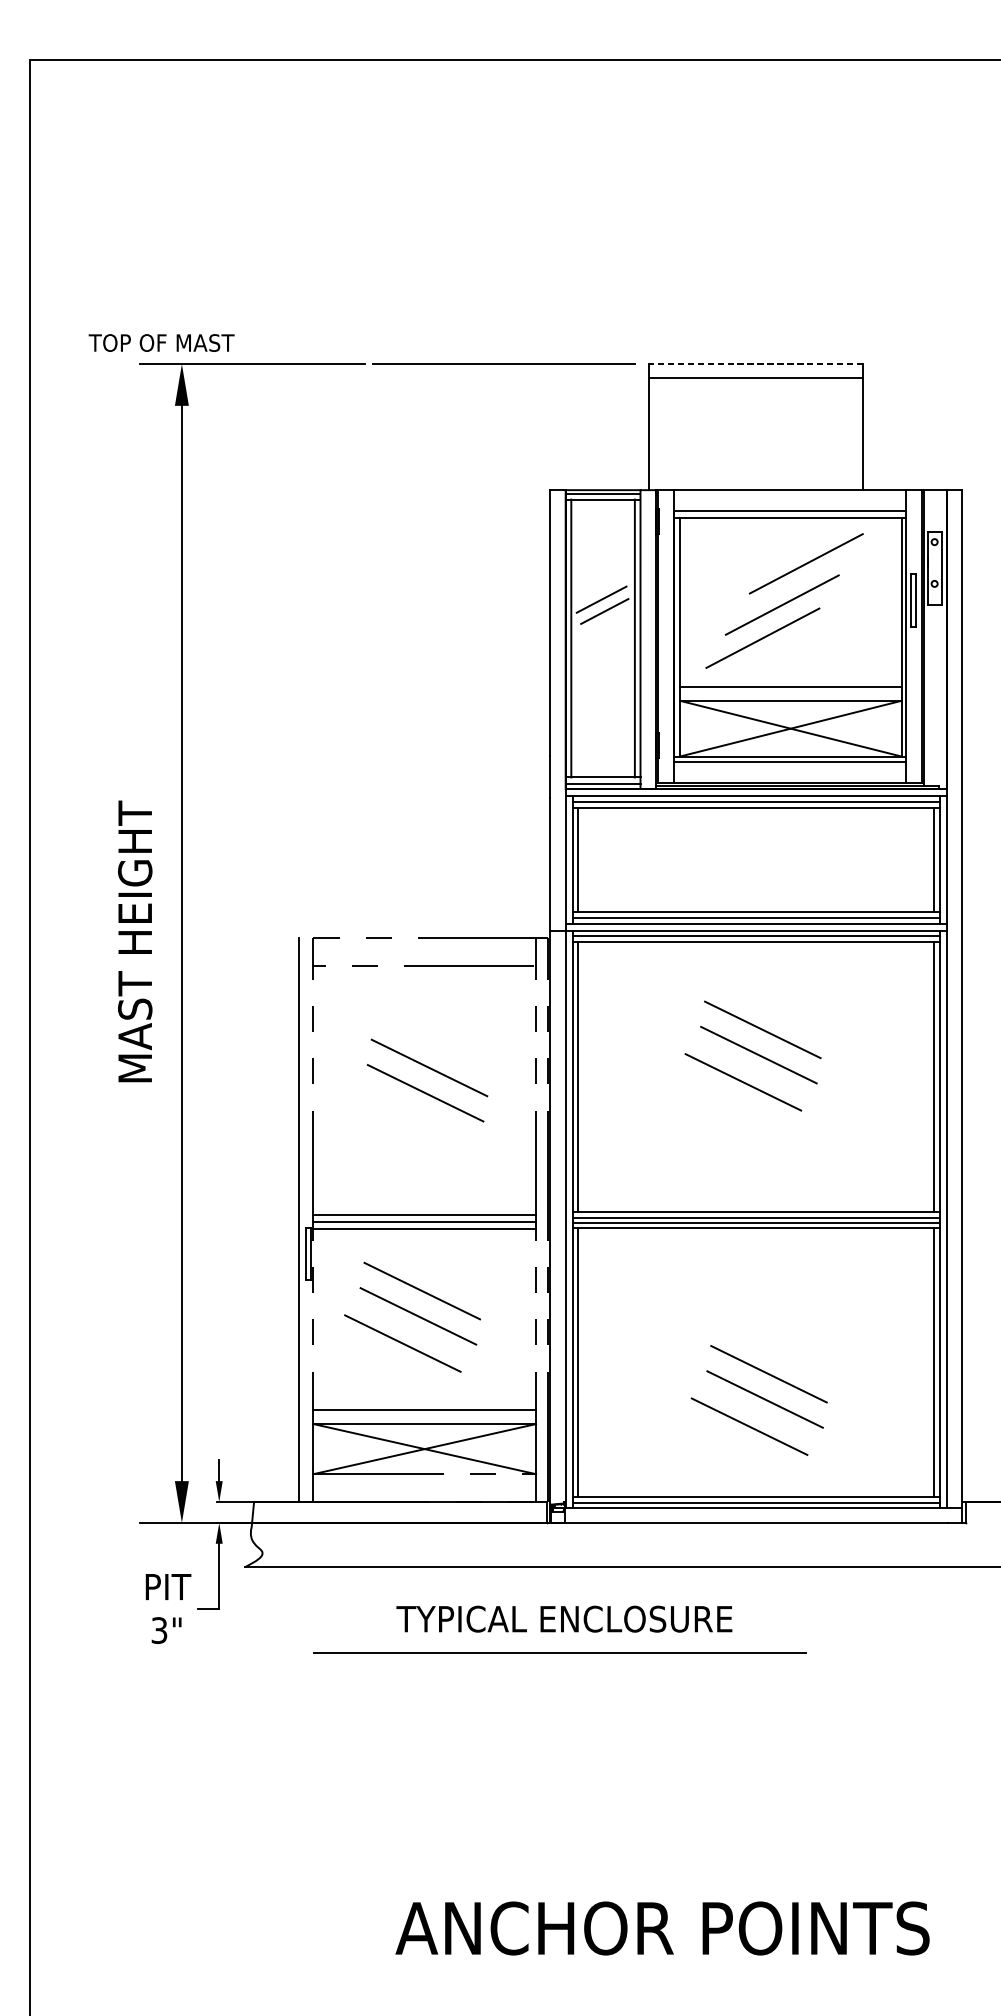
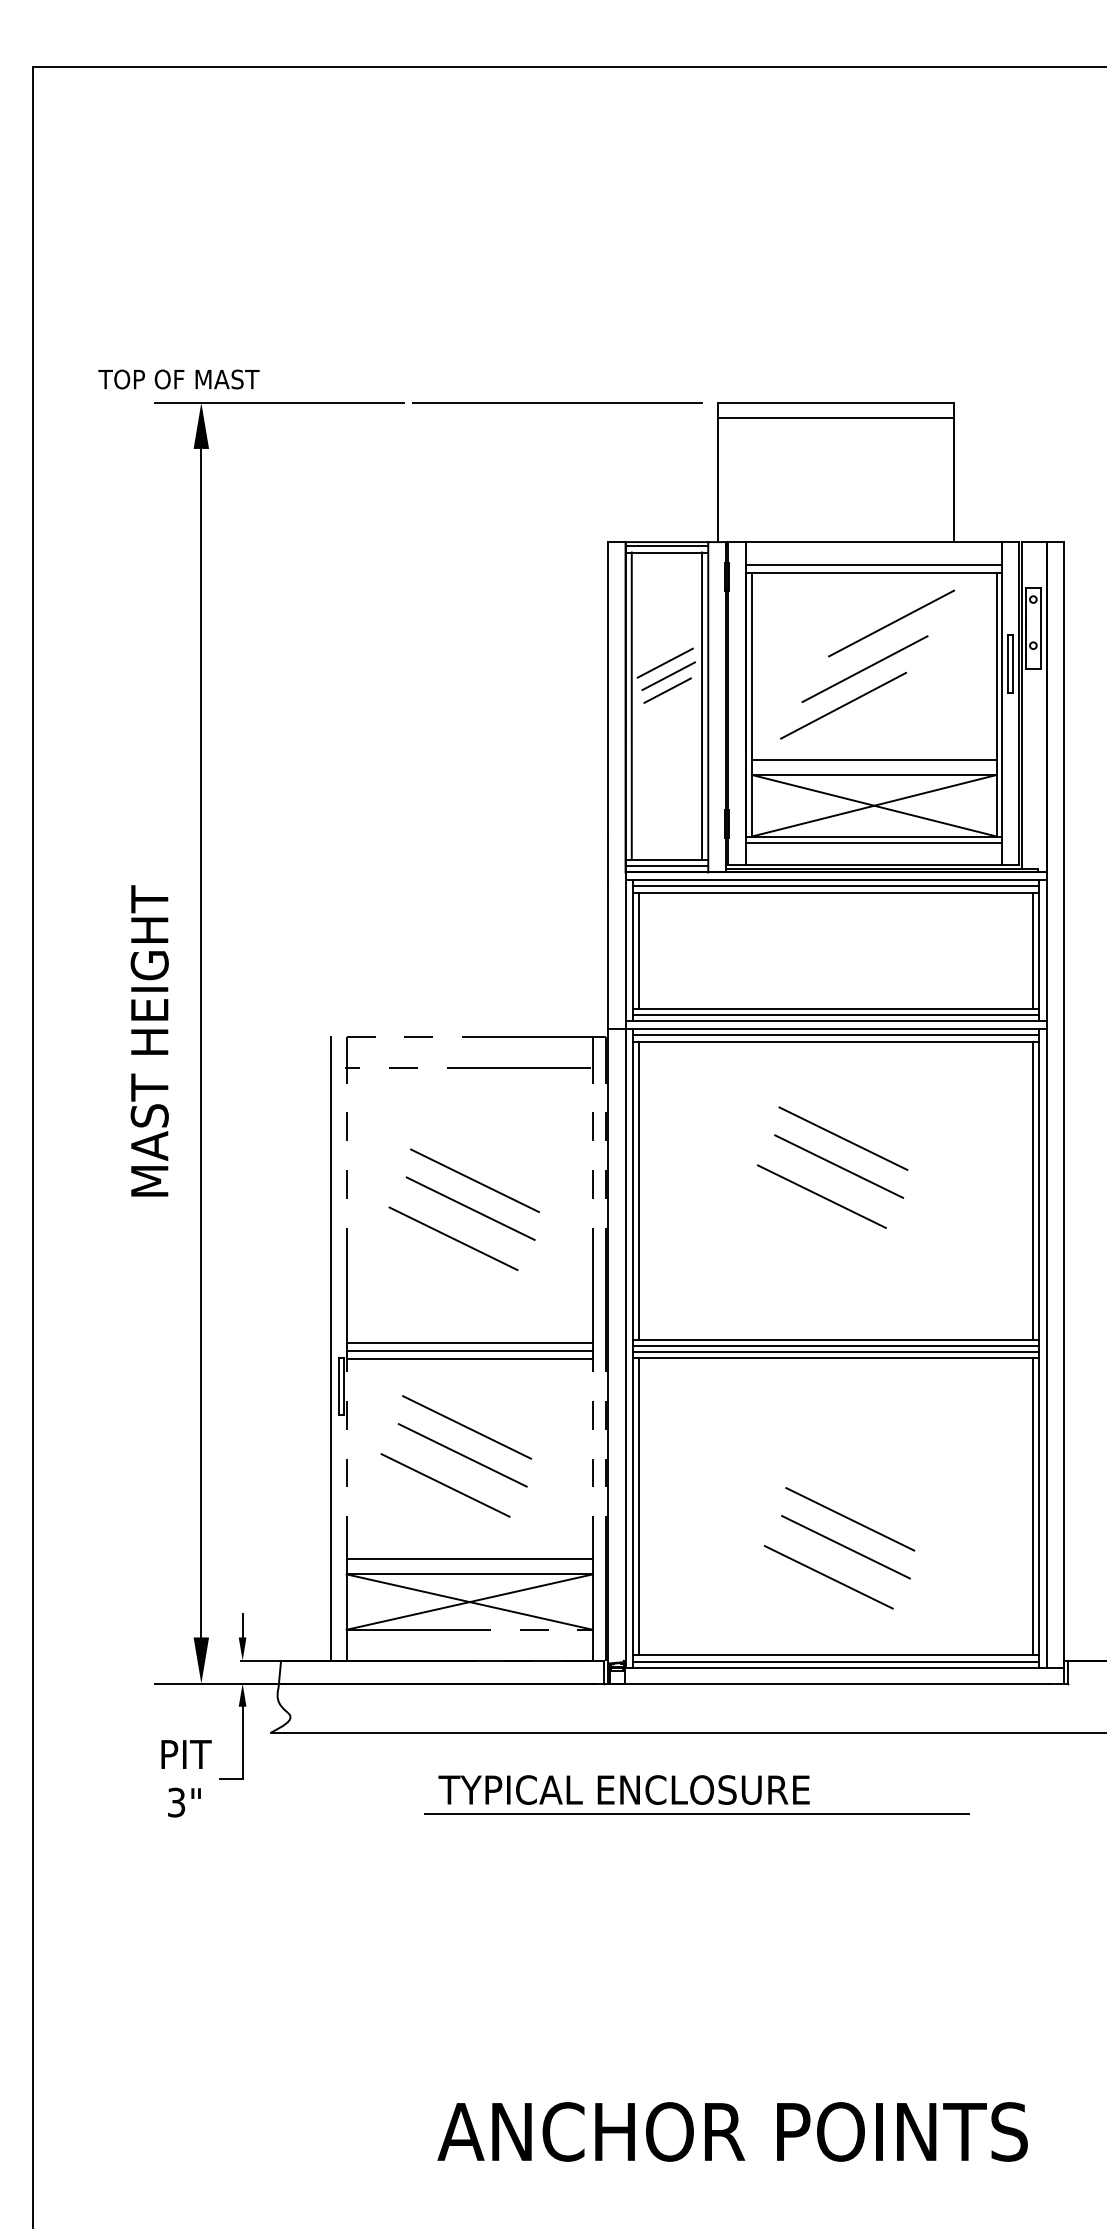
line: (755, 363) -> (835, 402), dashed -> solid
line: (603, 624) -> (667, 690), added
line: (410, 1120) -> (453, 1238), added
line: (559, 1653) -> (696, 1813), moved

